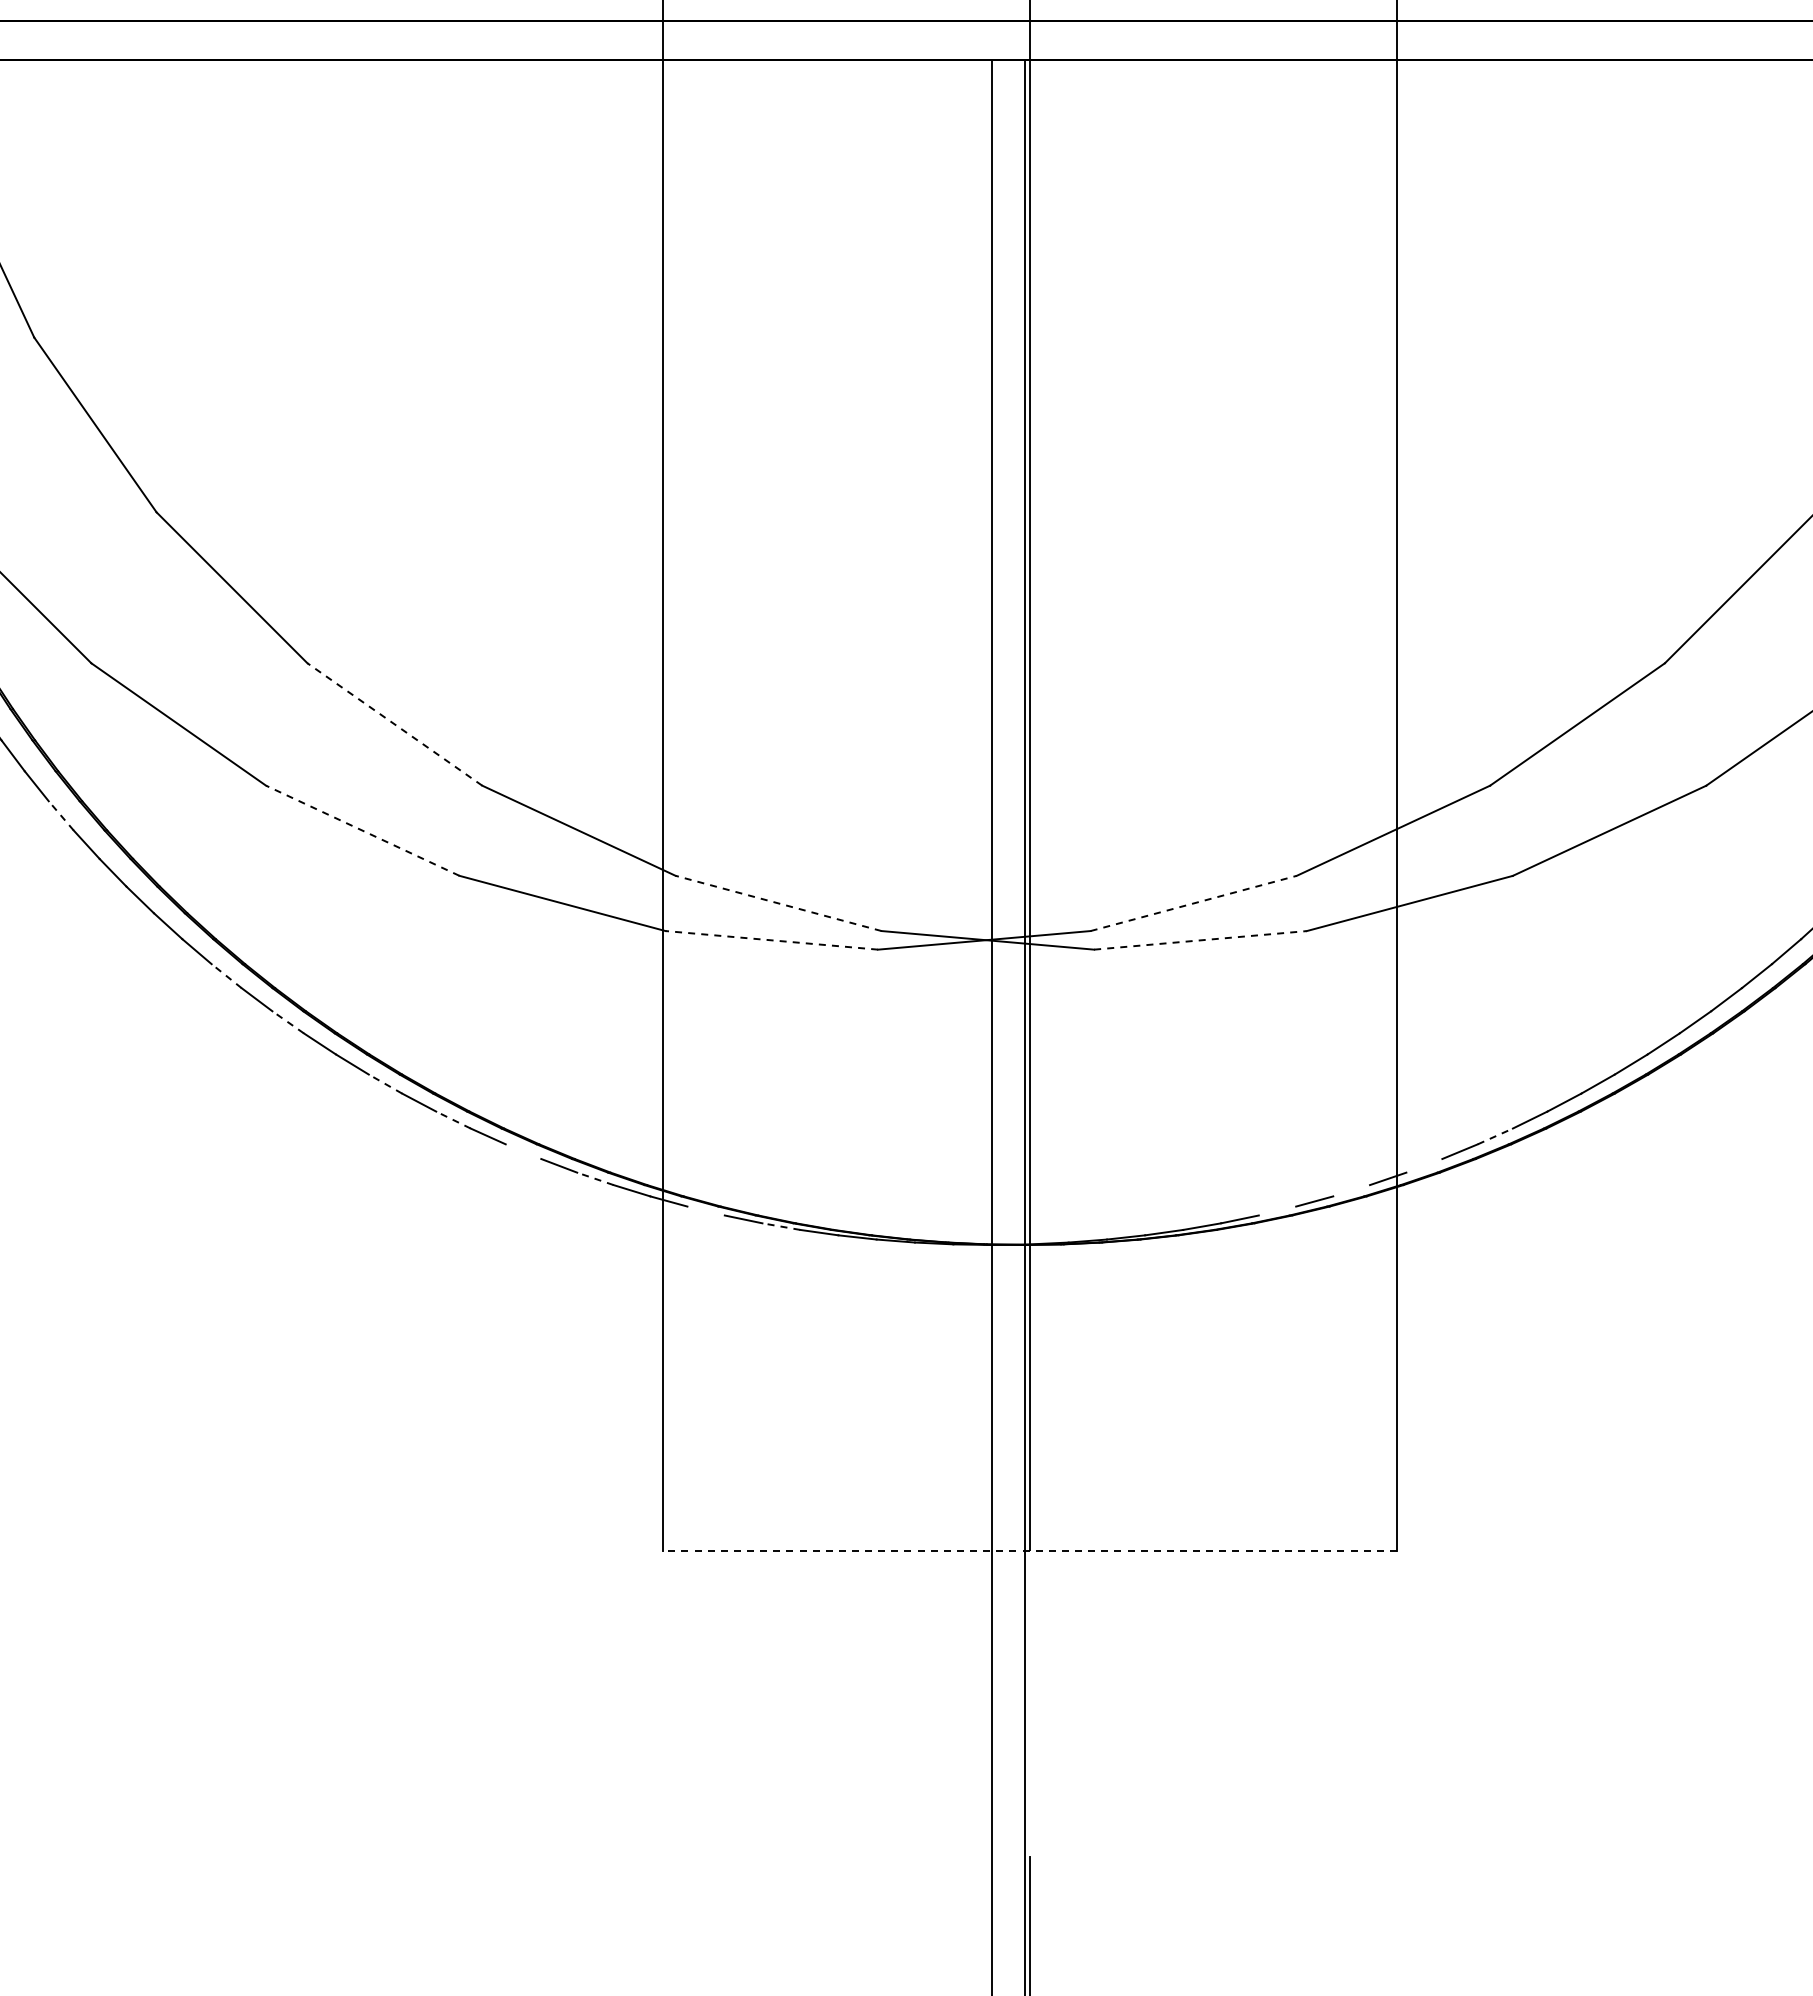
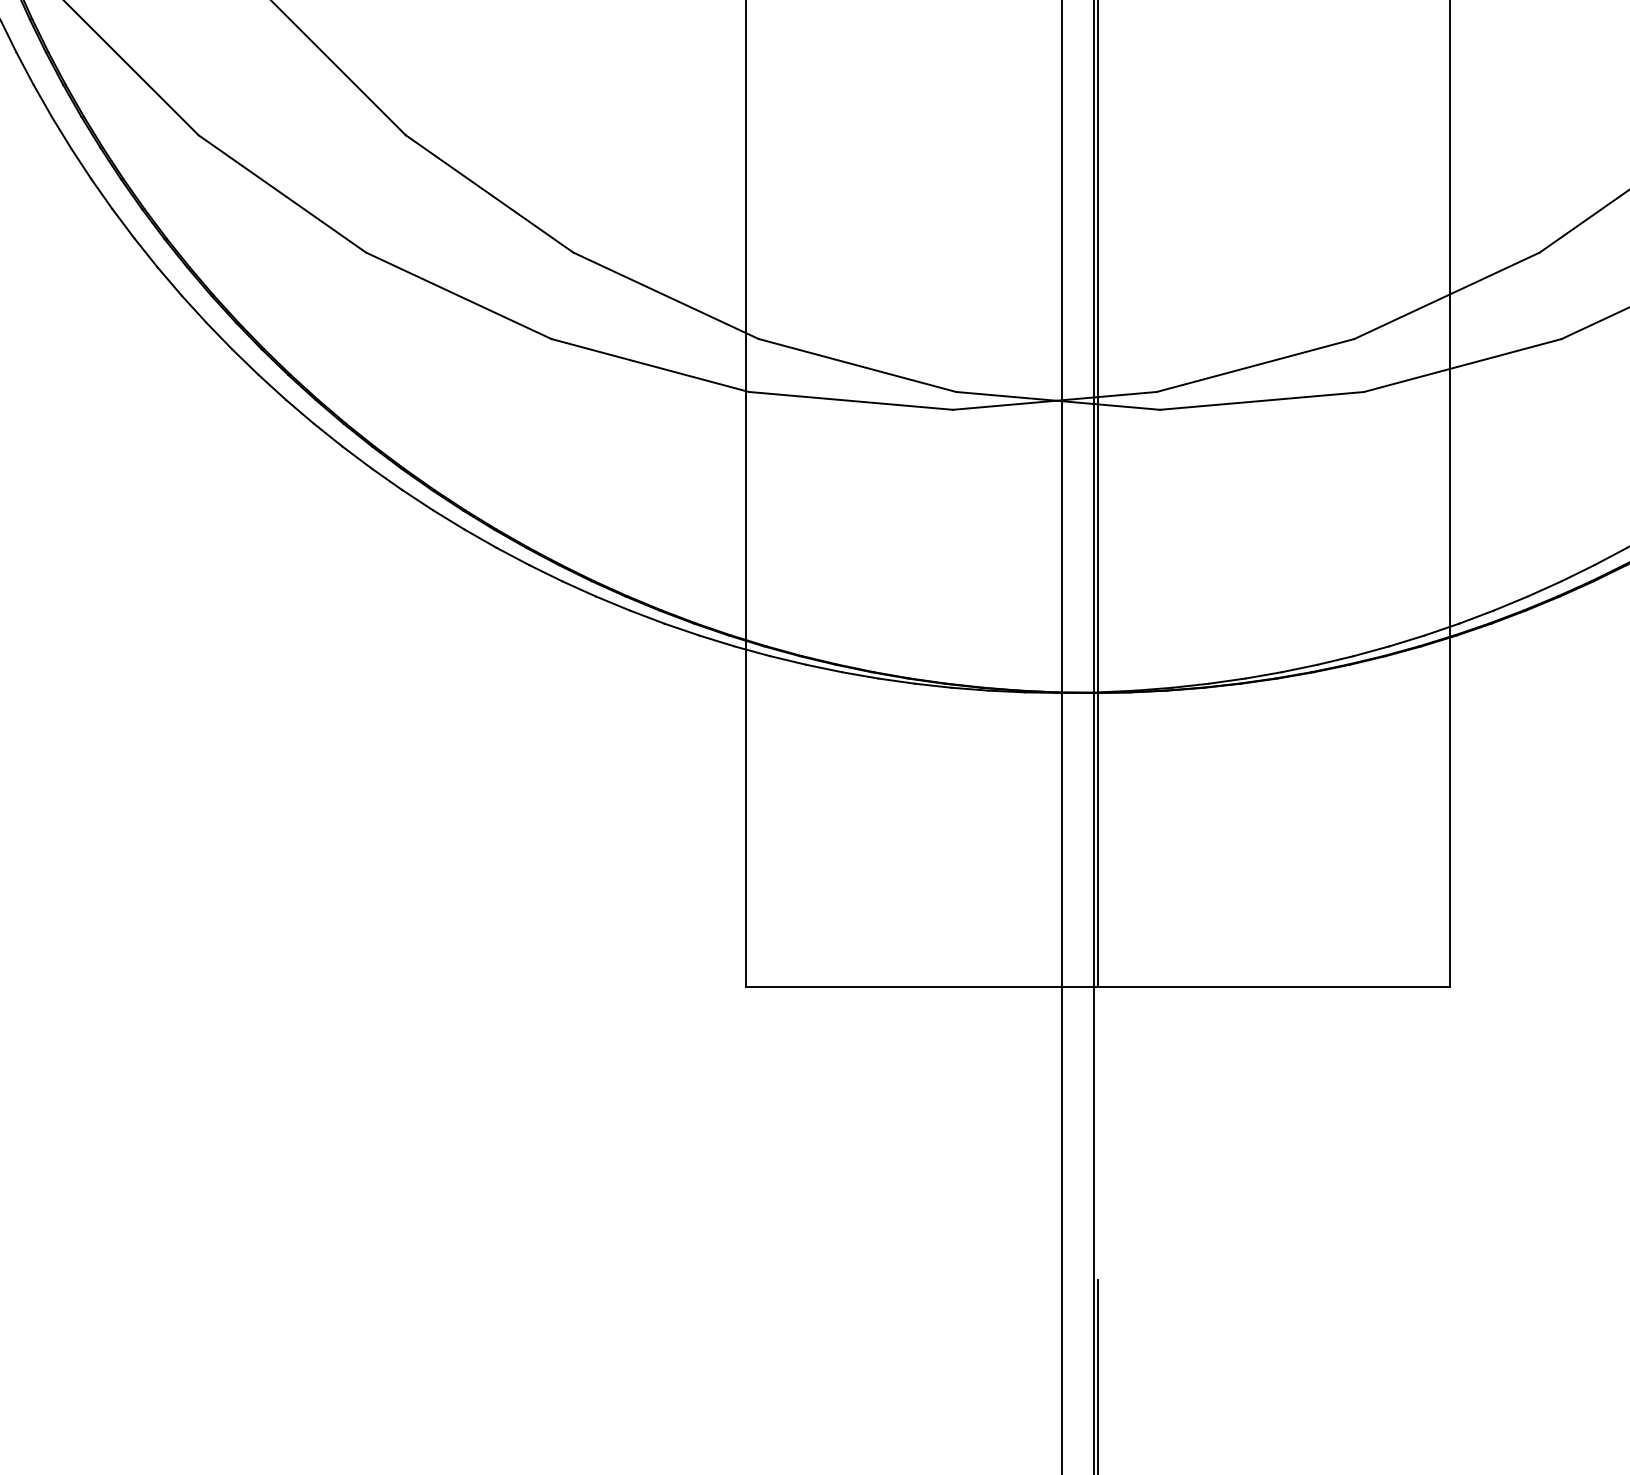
line: (394, 724) -> (489, 193), dashed -> solid
line: (60, 815) -> (168, 281), dashed -> solid
line: (362, 830) -> (458, 295), dashed -> solid
line: (778, 903) -> (857, 365), dashed -> solid
line: (1193, 903) -> (1255, 365), dashed -> solid
line: (771, 940) -> (850, 401), dashed -> solid
line: (1200, 940) -> (1262, 401), dashed -> solid
line: (226, 975) -> (328, 434), dashed -> solid
line: (287, 1022) -> (386, 479), dashed -> solid
line: (385, 1083) -> (480, 538), dashed -> solid
line: (453, 1119) -> (545, 572), dashed -> solid
line: (1495, 1136) -> (1544, 588), dashed -> solid
line: (523, 1151) -> (612, 603), added
line: (1424, 1165) -> (1476, 616), added
line: (594, 1178) -> (680, 629), dashed -> solid
line: (1351, 1190) -> (1406, 640), added
line: (705, 1210) -> (787, 659), added
line: (1277, 1210) -> (1335, 659), added
line: (780, 1226) -> (859, 675), dashed -> solid
line: (1029, 1551) -> (1098, 986), dashed -> solid

